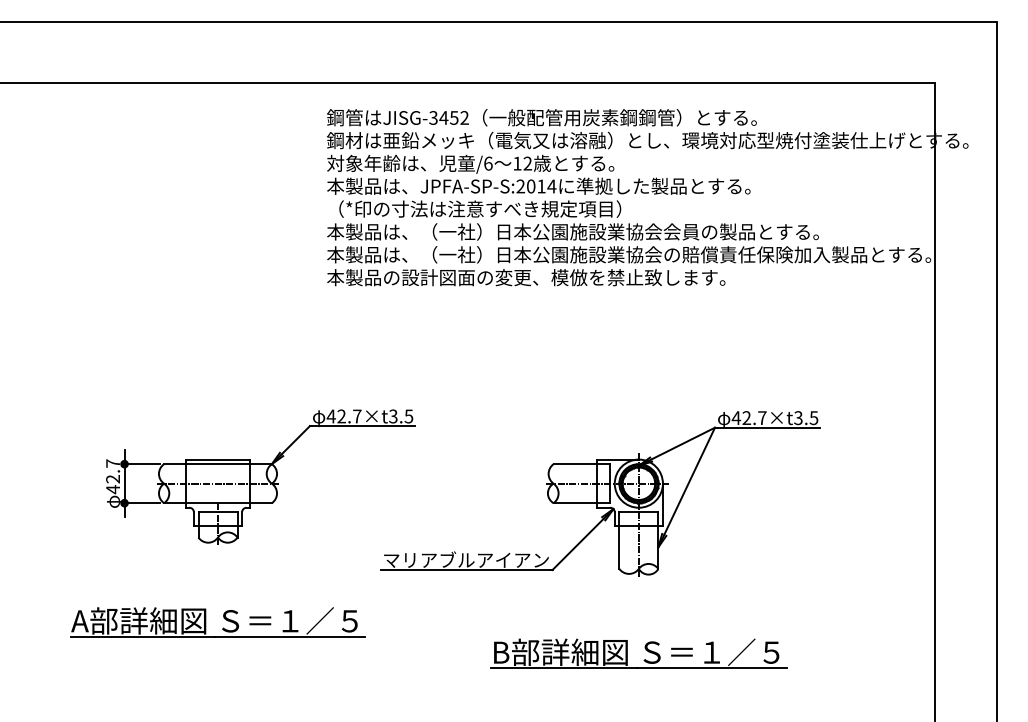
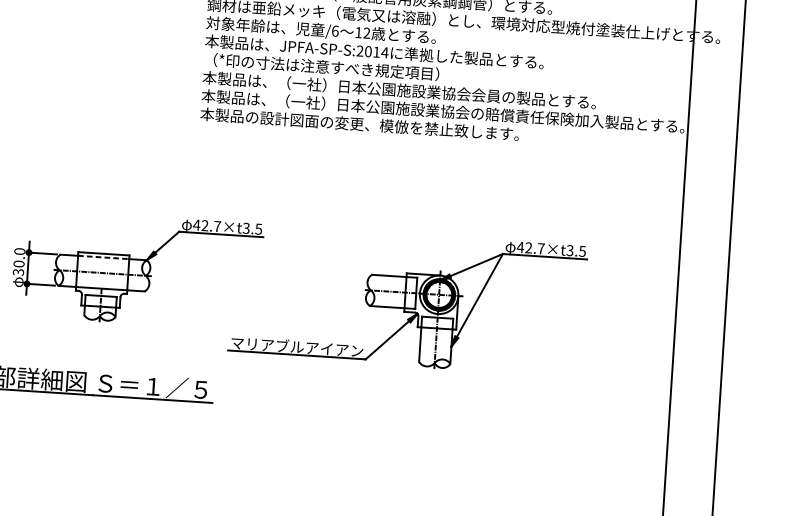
line: (218, 464) -> (104, 257), solid -> dashed
text: (113, 476) -> (19, 261), 42.7 -> 30.0
part: (644, 648) -> (435, 426), removed

